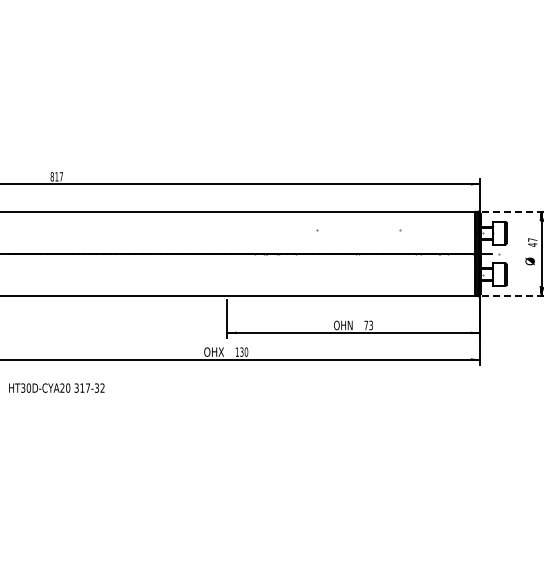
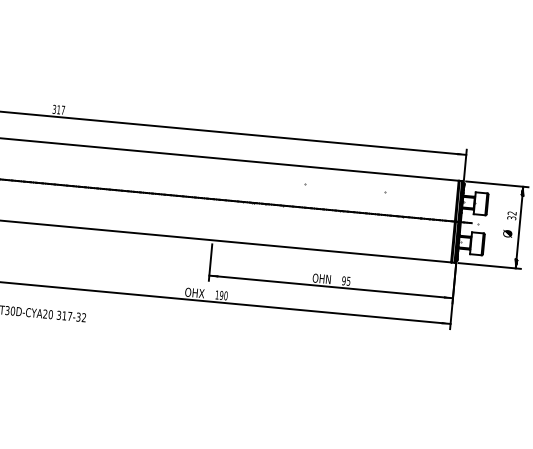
text: (51, 176) -> (53, 109), 817 -> 317
line: (515, 211) -> (498, 184), dashed -> solid
text: (532, 242) -> (511, 215), 47 -> 32
line: (515, 296) -> (490, 266), dashed -> solid
text: (368, 325) -> (346, 281), 73 -> 95
text: (241, 351) -> (221, 294), 130 -> 190

